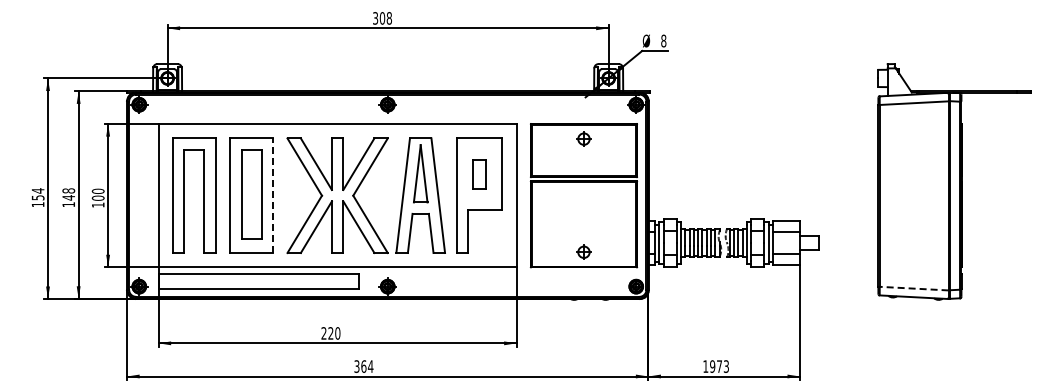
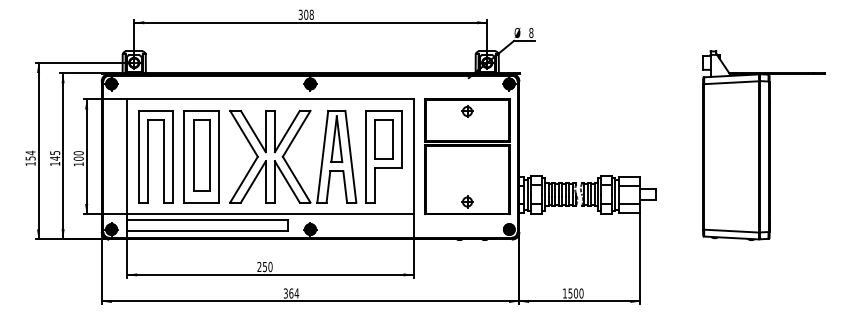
part: (479, 174) -> (383, 139), size x1.67
text: (68, 190) -> (54, 152), 148 -> 145
line: (273, 195) -> (219, 156), dashed -> solid
line: (913, 288) -> (731, 231), dashed -> solid
text: (330, 333) -> (264, 267), 220 -> 250
text: (719, 366) -> (575, 293), 1973 -> 1500

